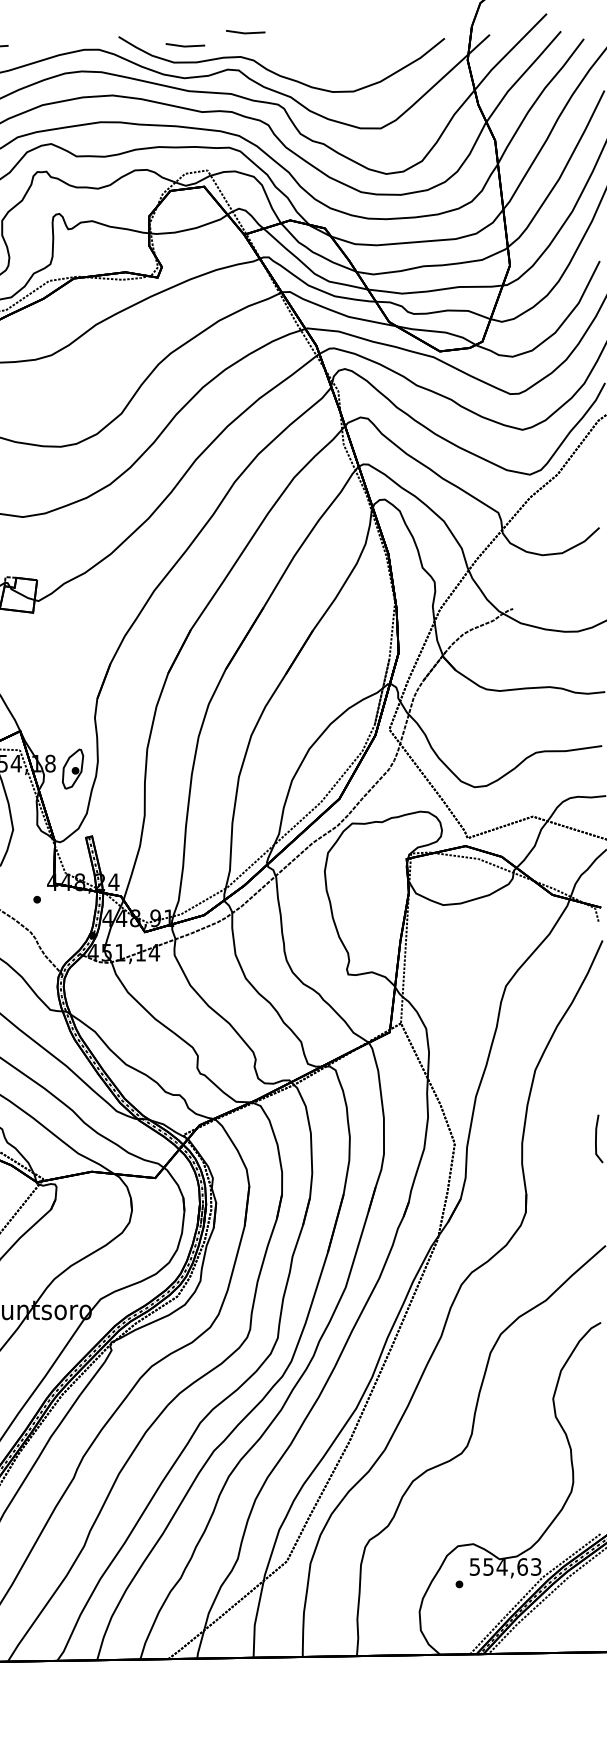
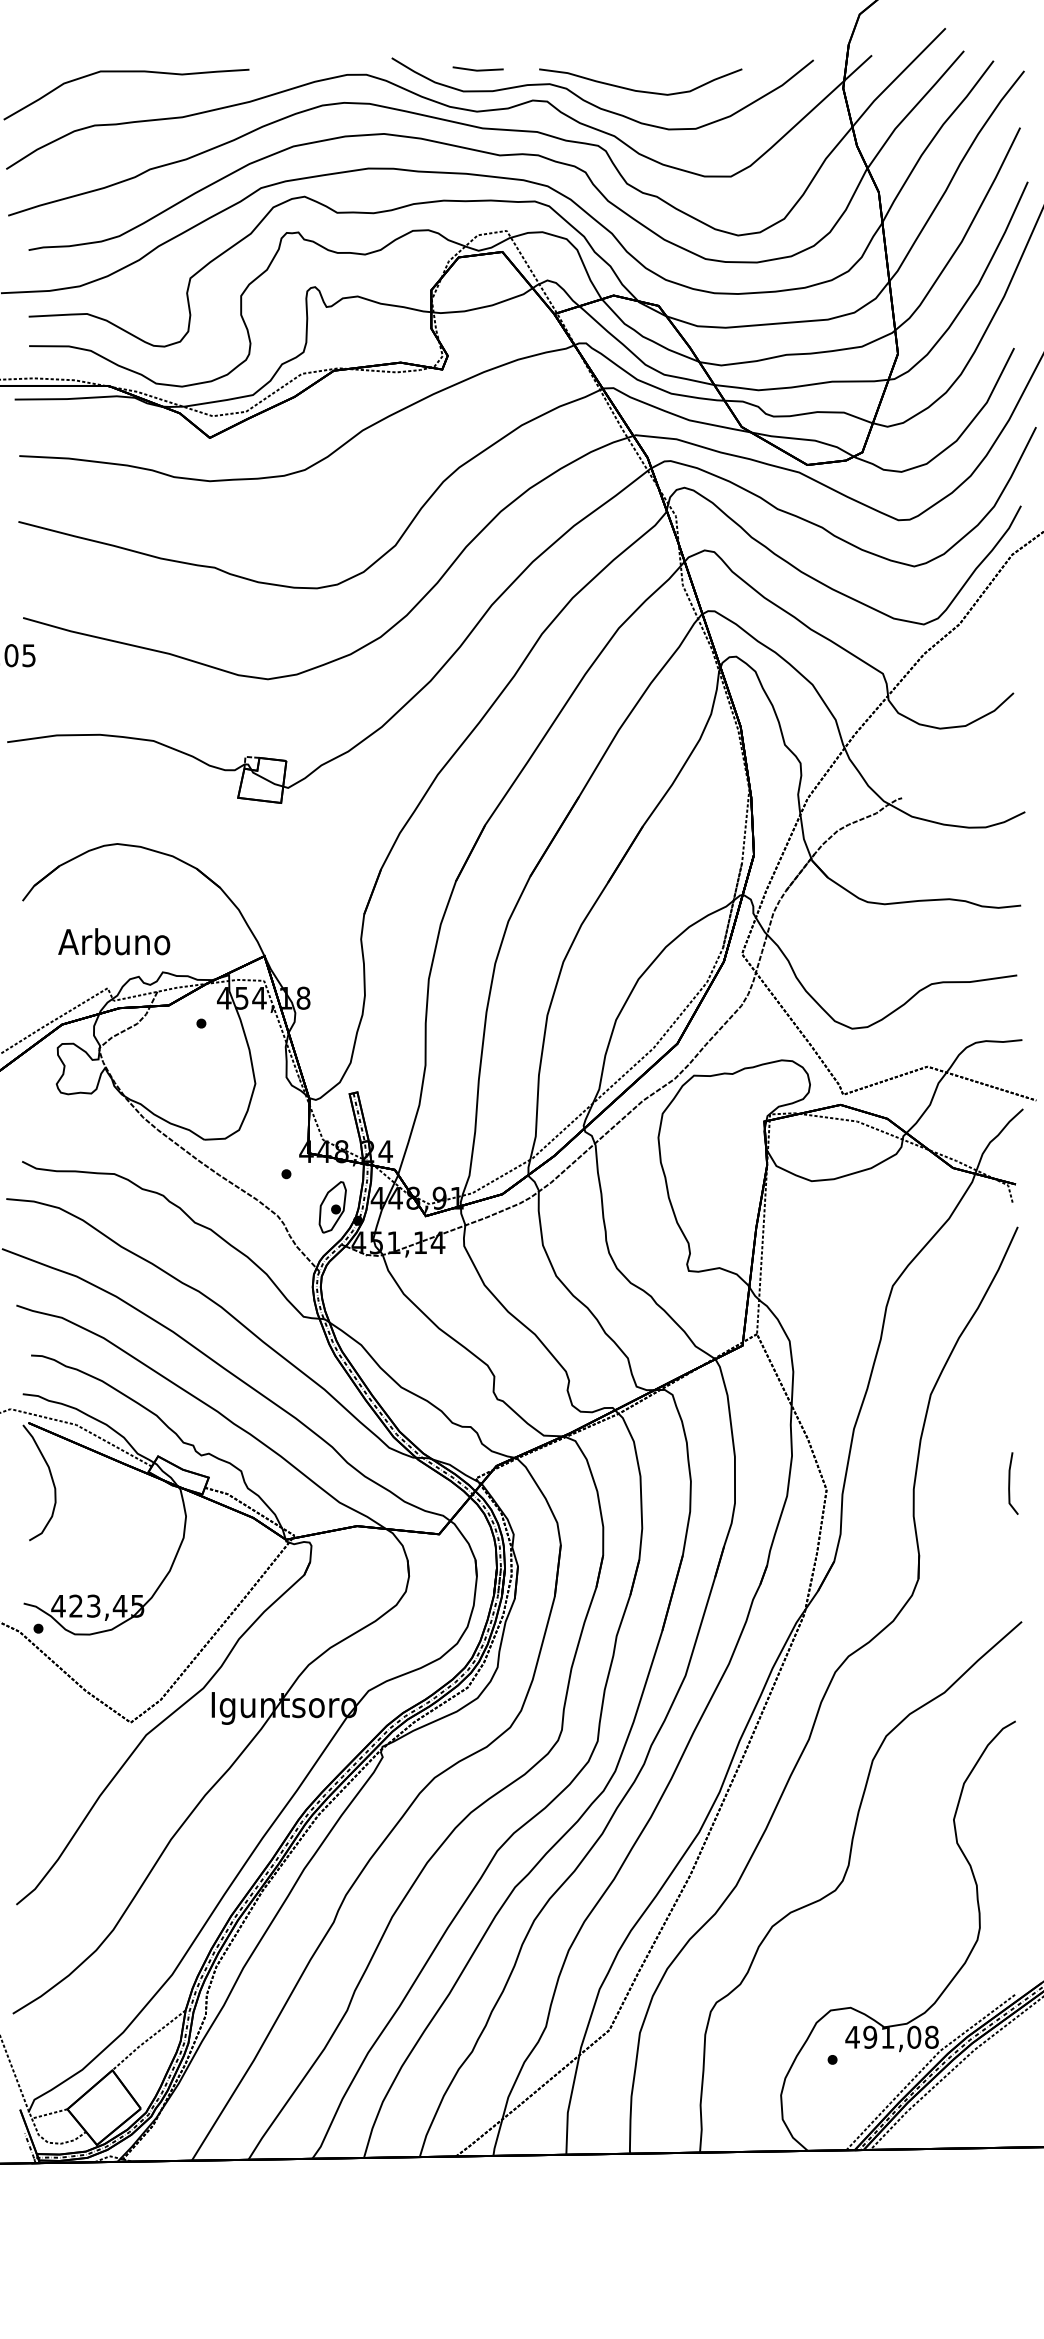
line: (245, 32) -> (555, 52), removed
curve: (310, 61) -> (640, 90), added
part: (72, 769) -> (332, 1207), moved
text: (504, 1566) -> (891, 2036), 554,63 -> 491,08

